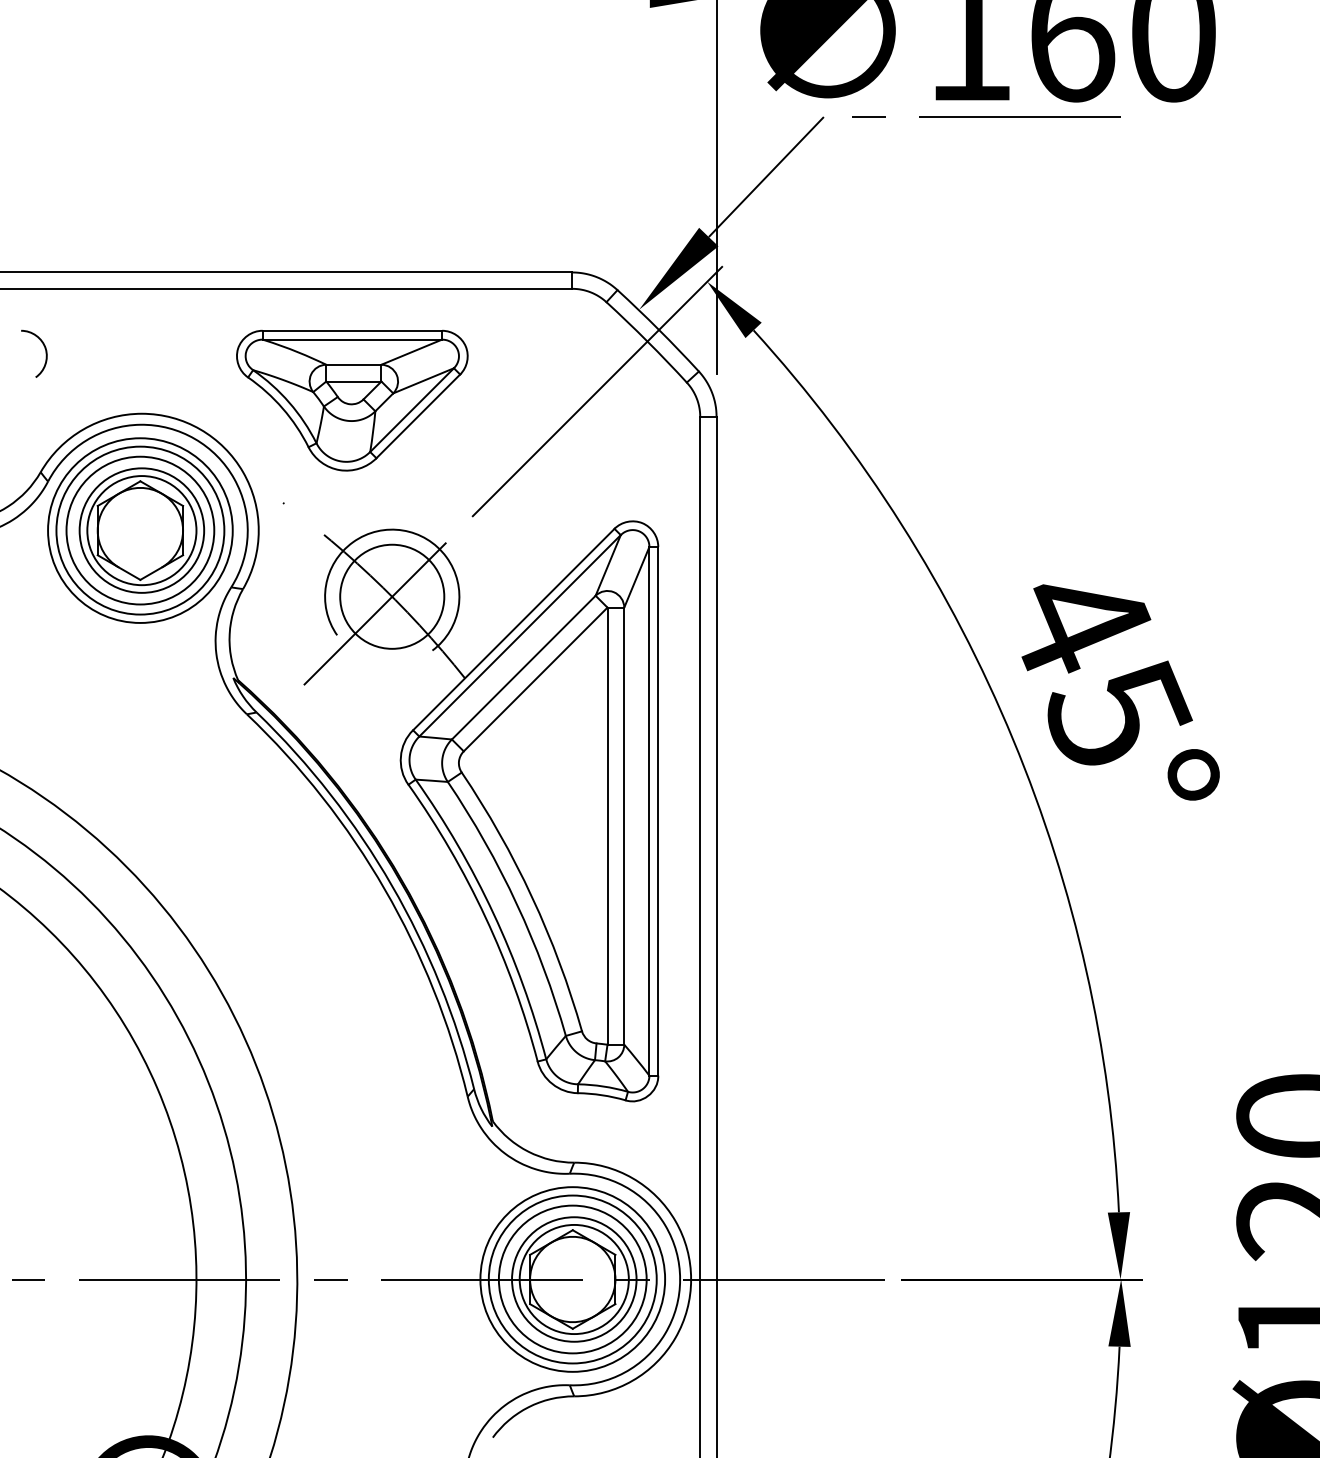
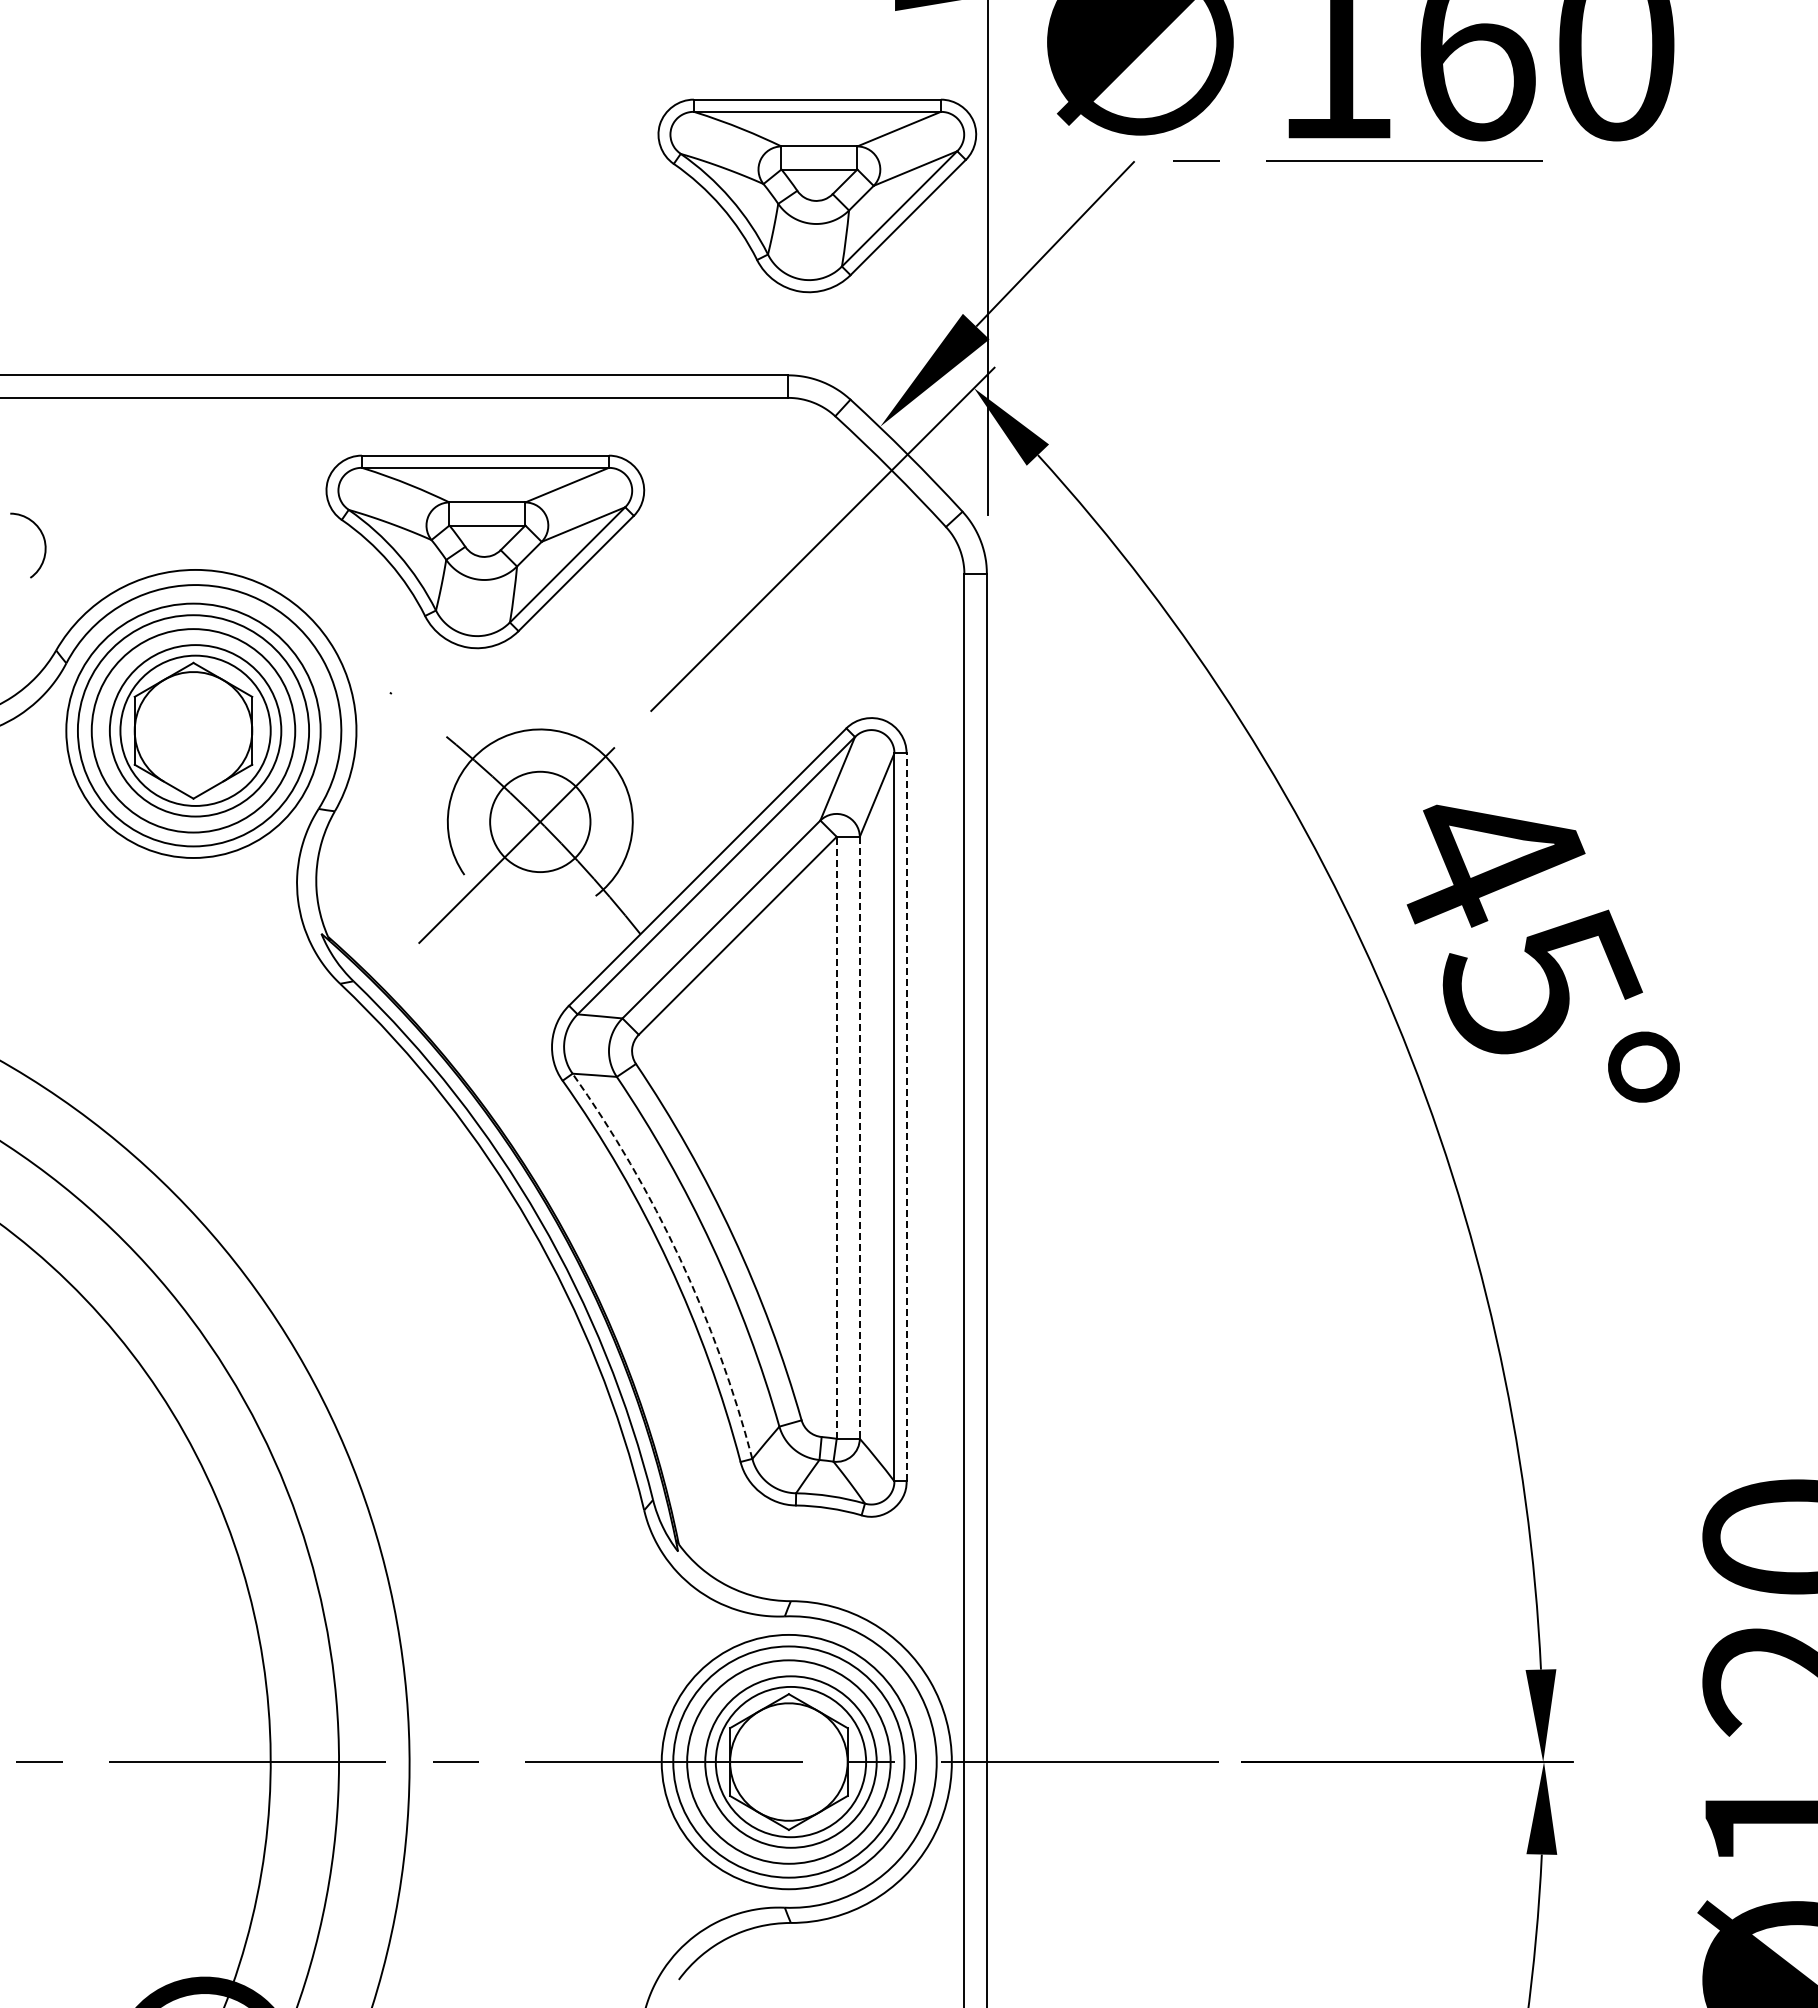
part: (593, 141) -> (817, 195), added
curve: (45, 350) -> (43, 540), moved
circle: (391, 596) -> (539, 821), size x0.7
line: (658, 810) -> (906, 1116), solid -> dashed
line: (607, 825) -> (836, 1137), solid -> dashed
line: (624, 825) -> (859, 1137), solid -> dashed
arc: (493, 913) -> (679, 1258), solid -> dashed

